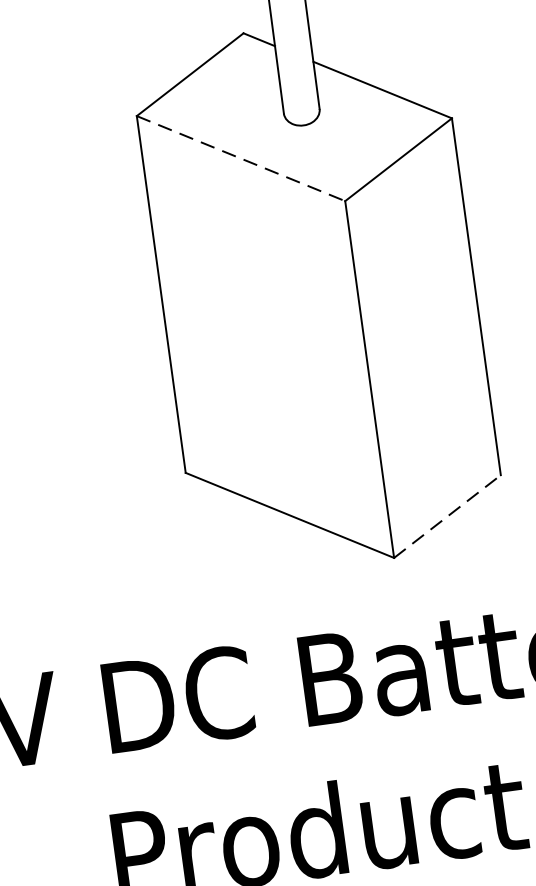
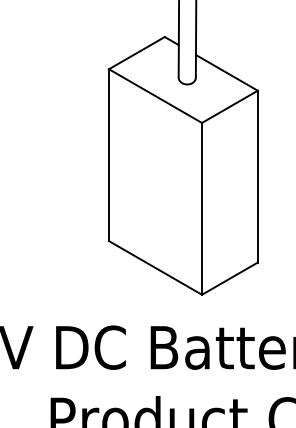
line: (241, 159) -> (155, 96), dashed -> solid
line: (448, 516) -> (230, 278), dashed -> solid

